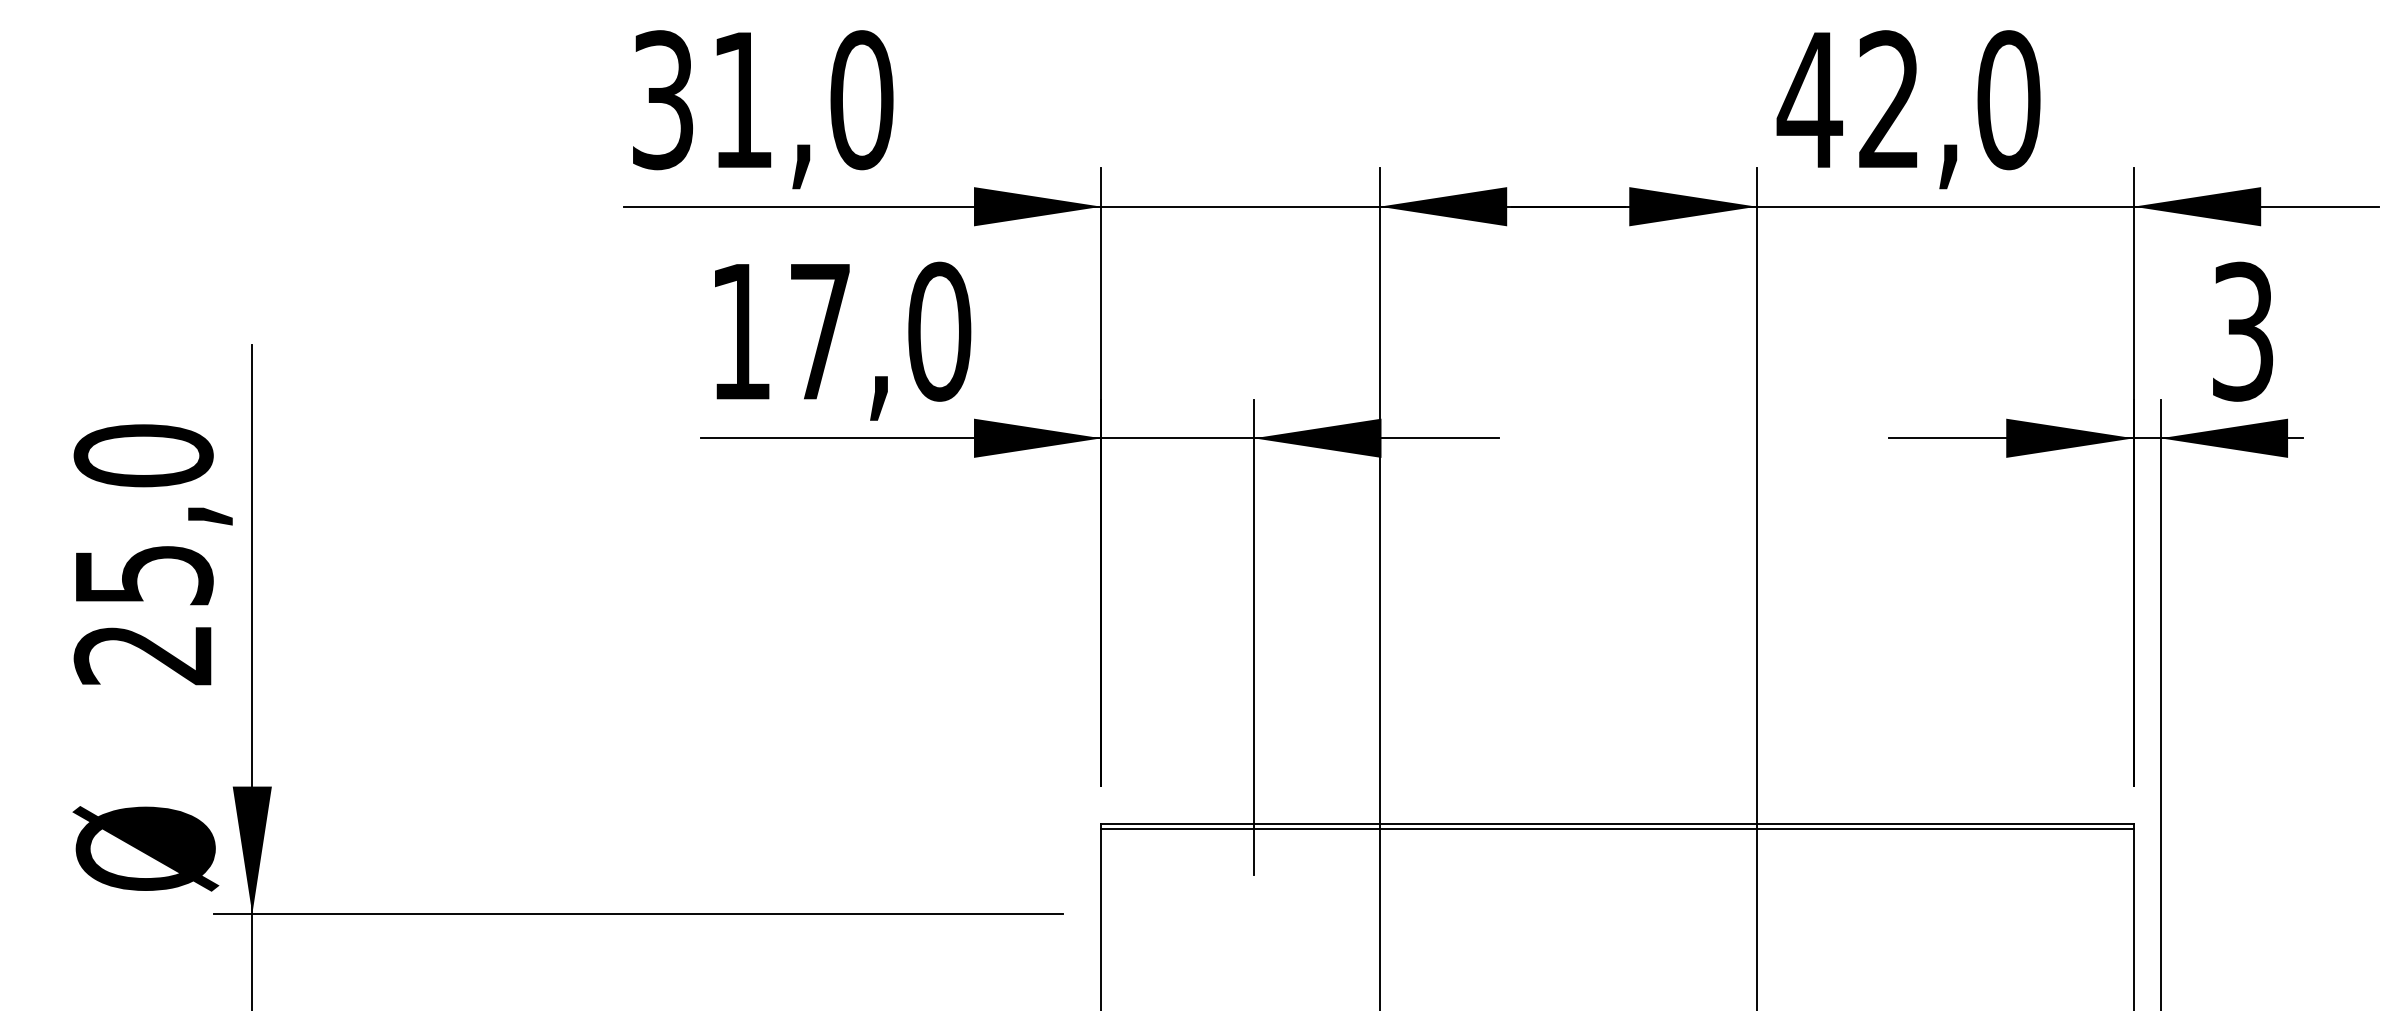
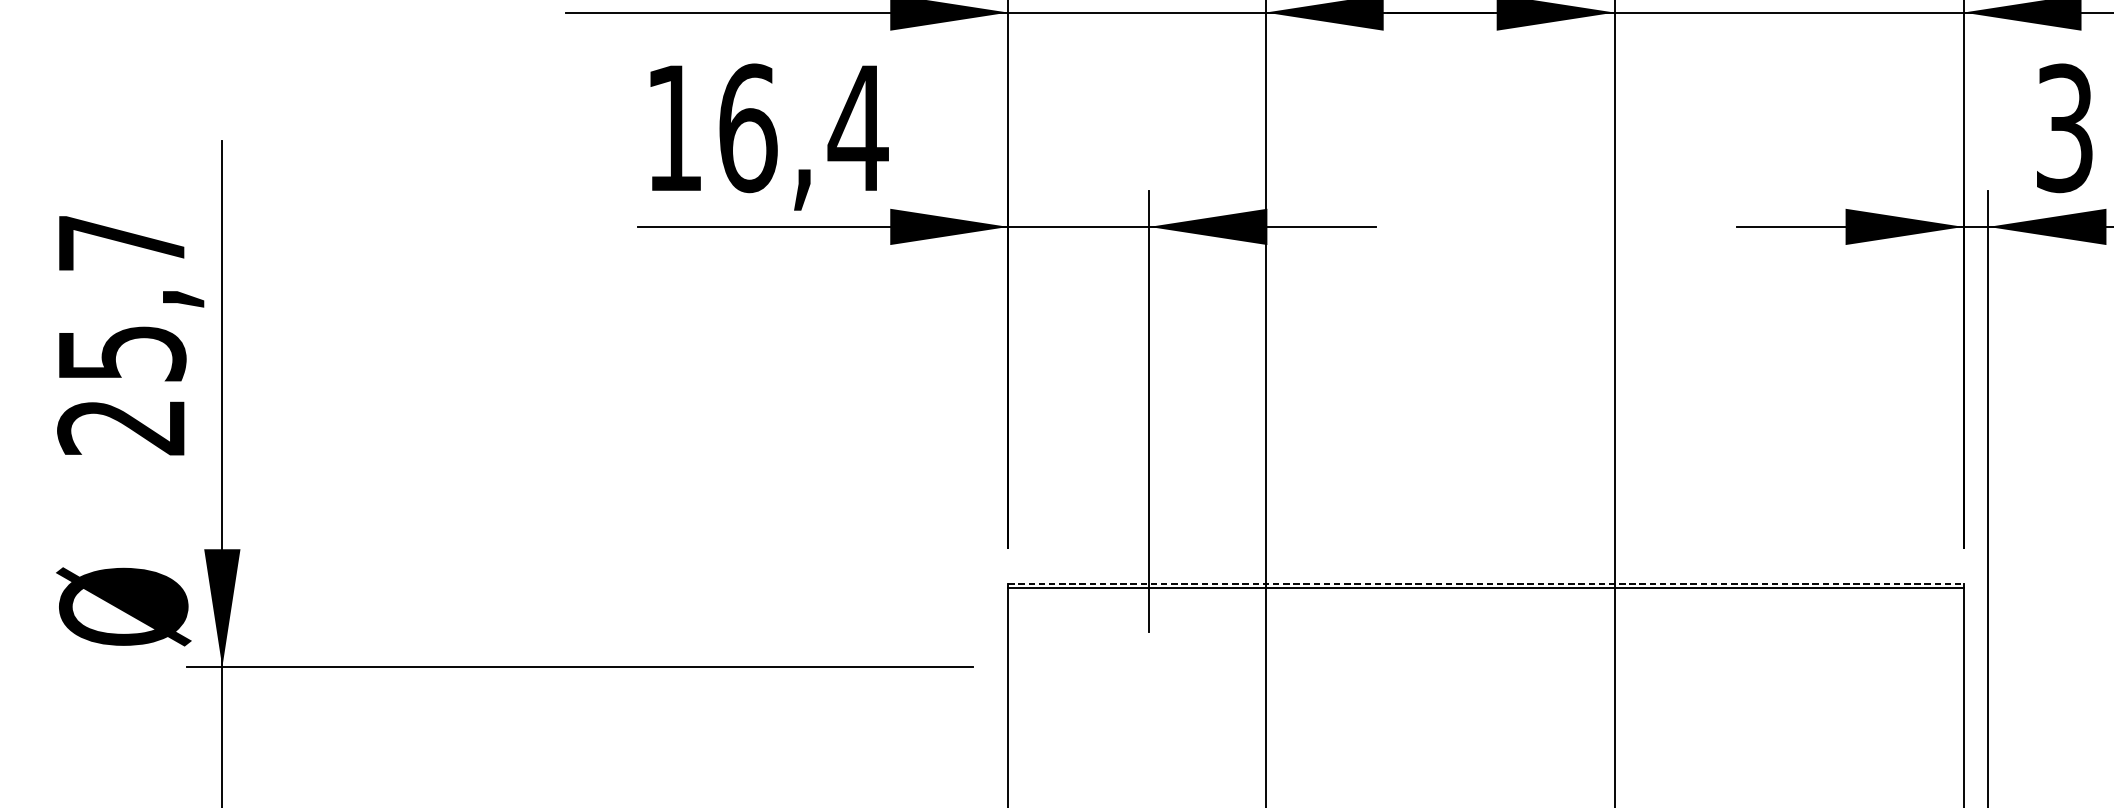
text: (880, 331) -> (803, 128), 17,0 -> 16,4
text: (143, 455) -> (121, 242), 25,0 -> 25,7
line: (1618, 824) -> (1486, 584), solid -> dashed

